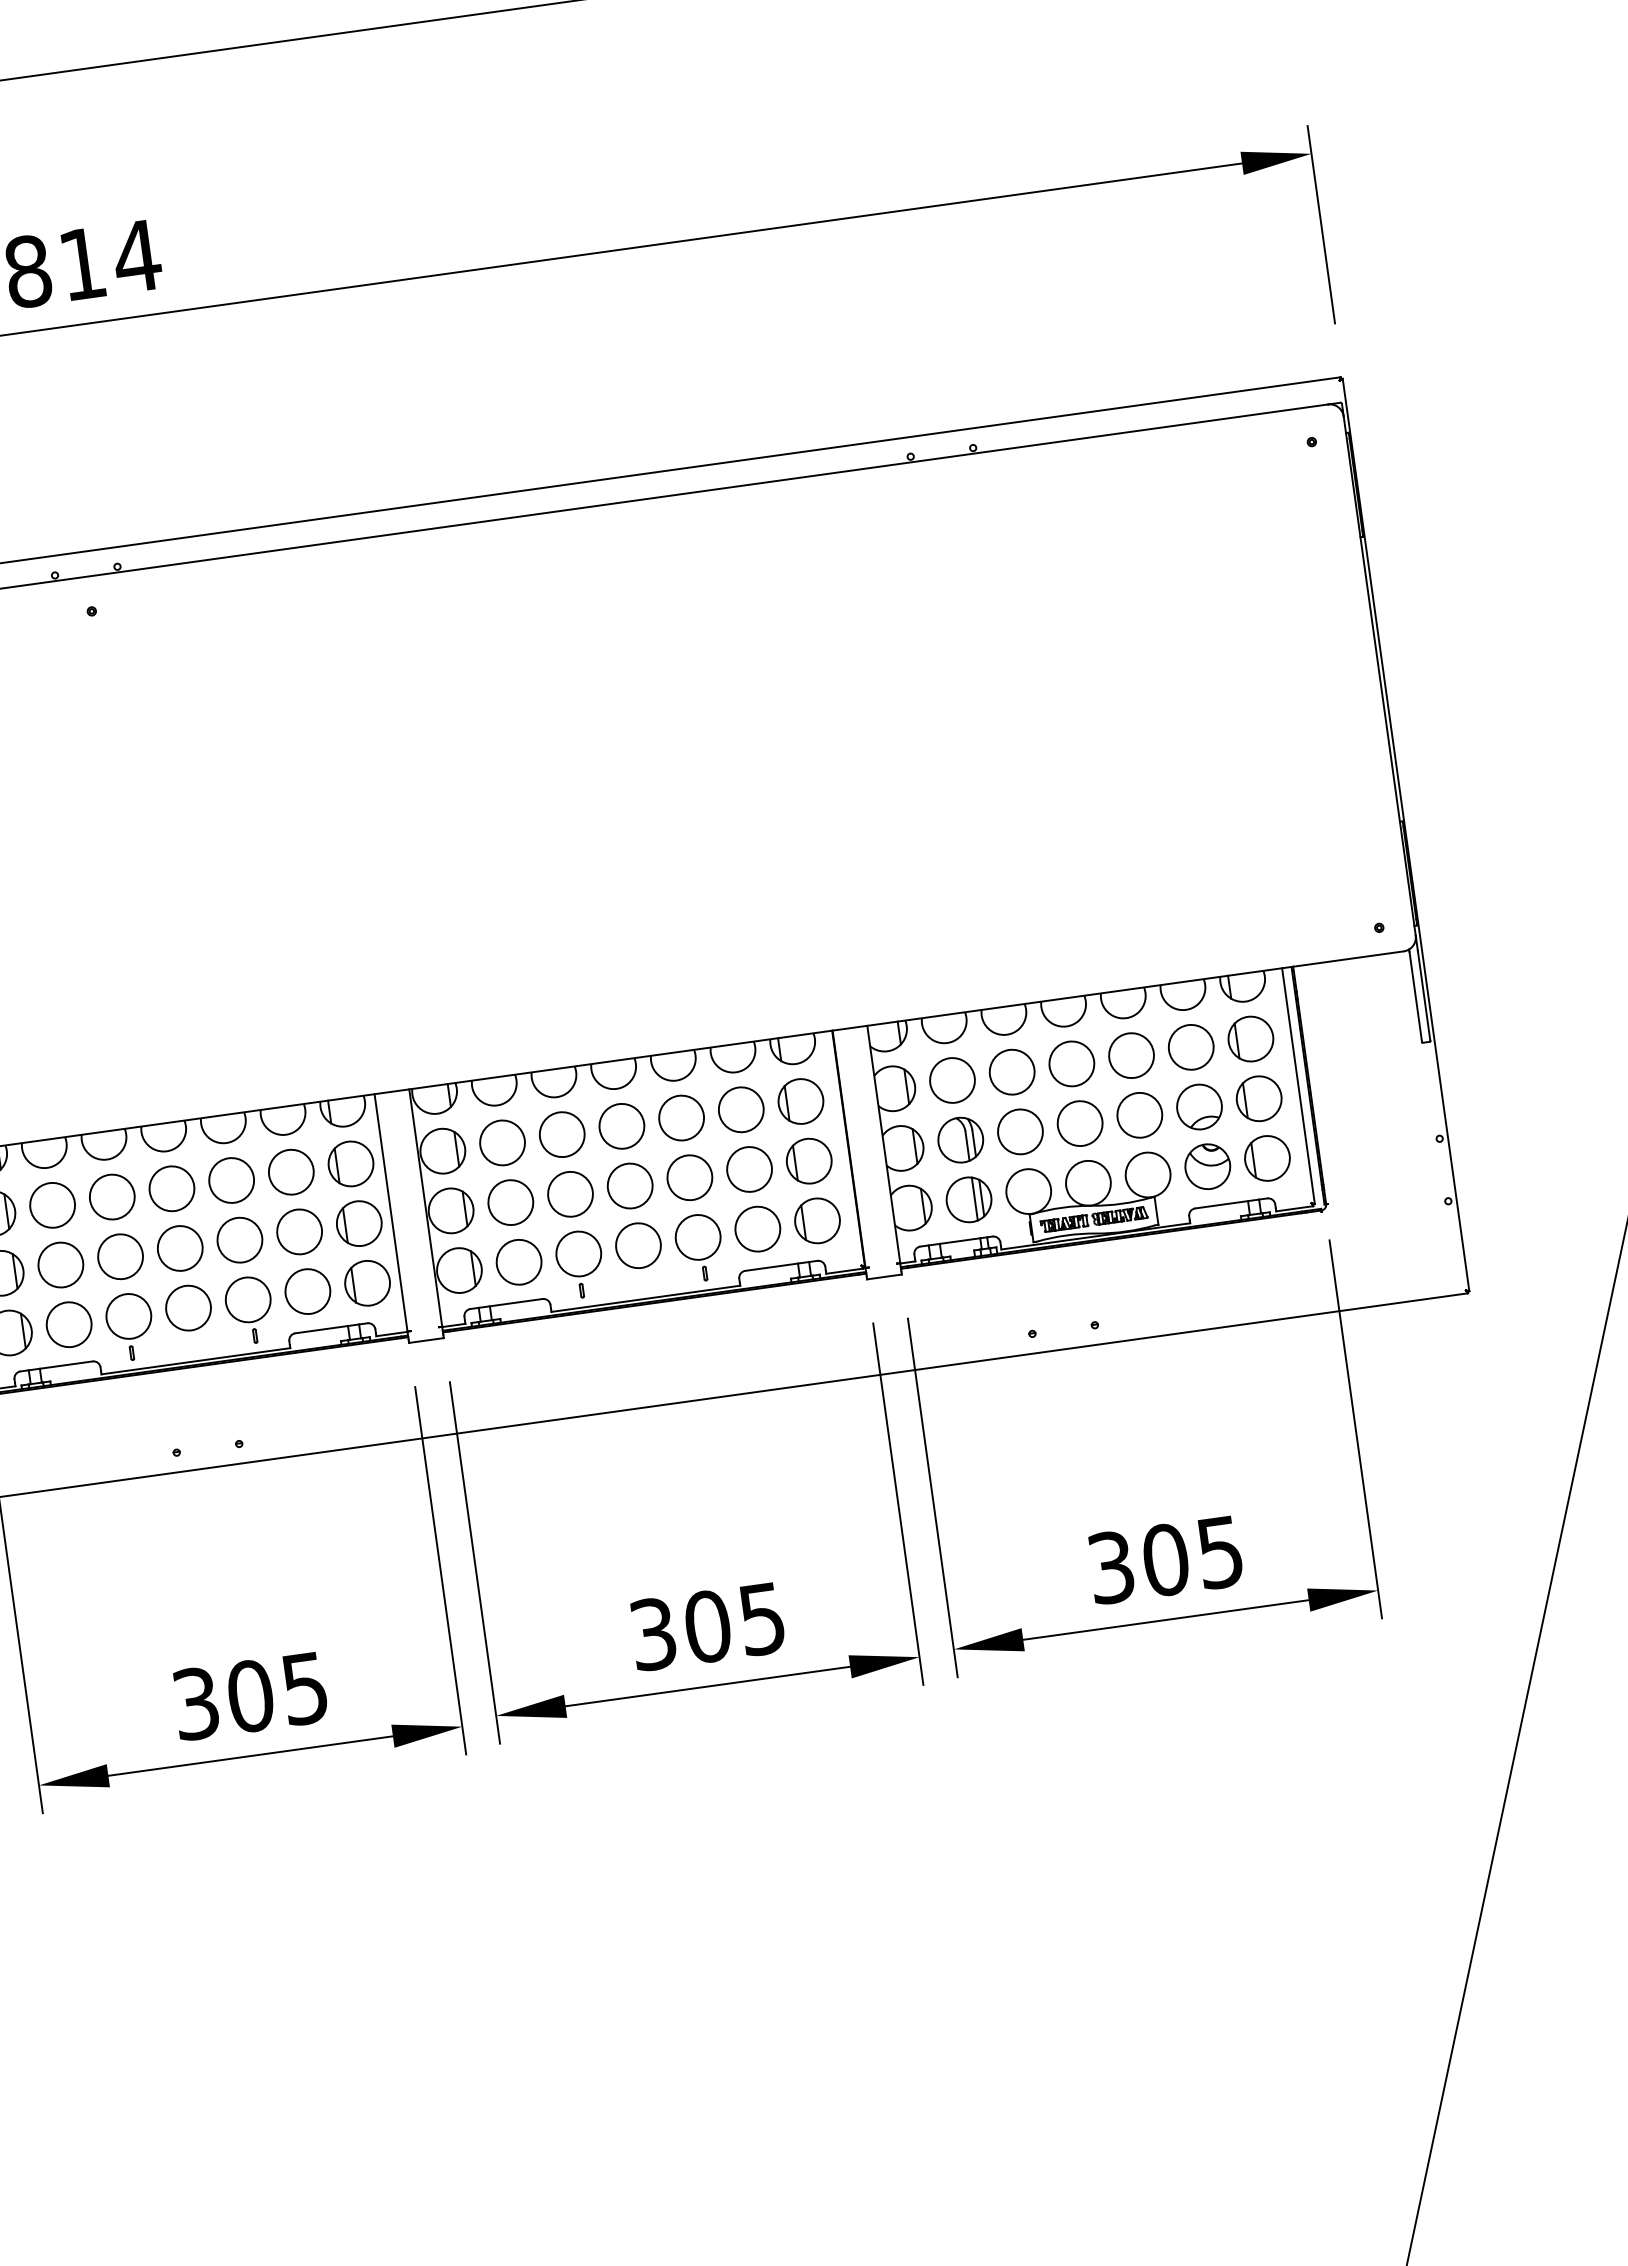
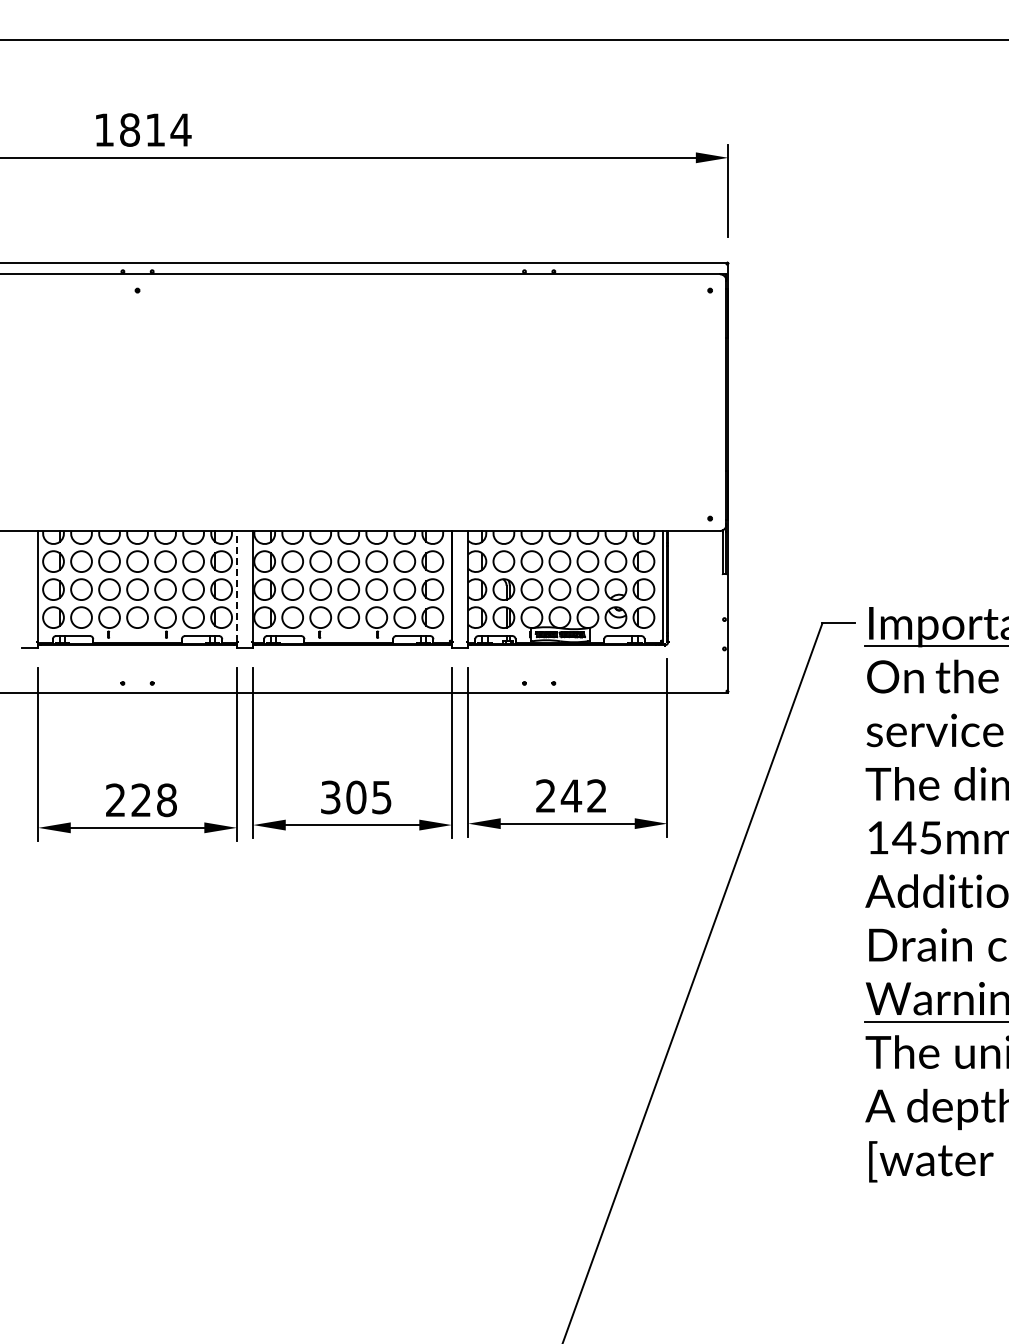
line: (390, 1212) -> (236, 586), solid -> dashed
text: (1165, 1558) -> (571, 795), 305 -> 242
text: (250, 1696) -> (141, 800), 305 -> 228

